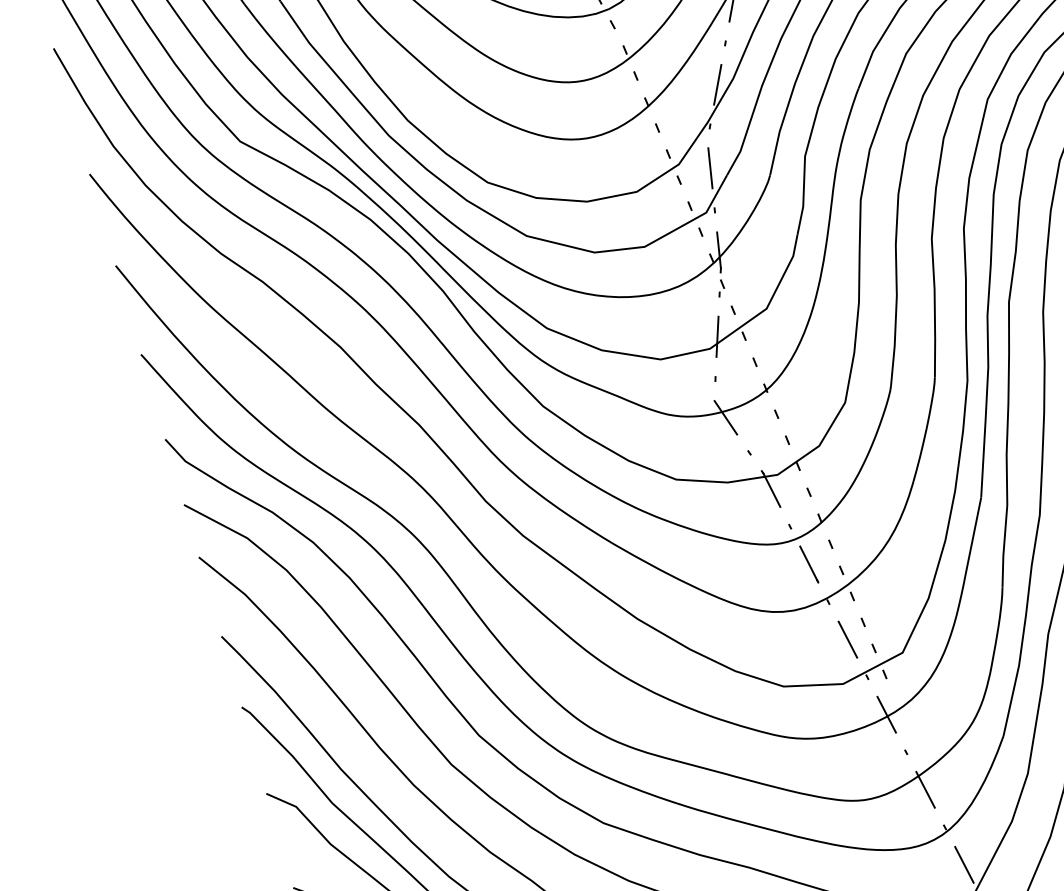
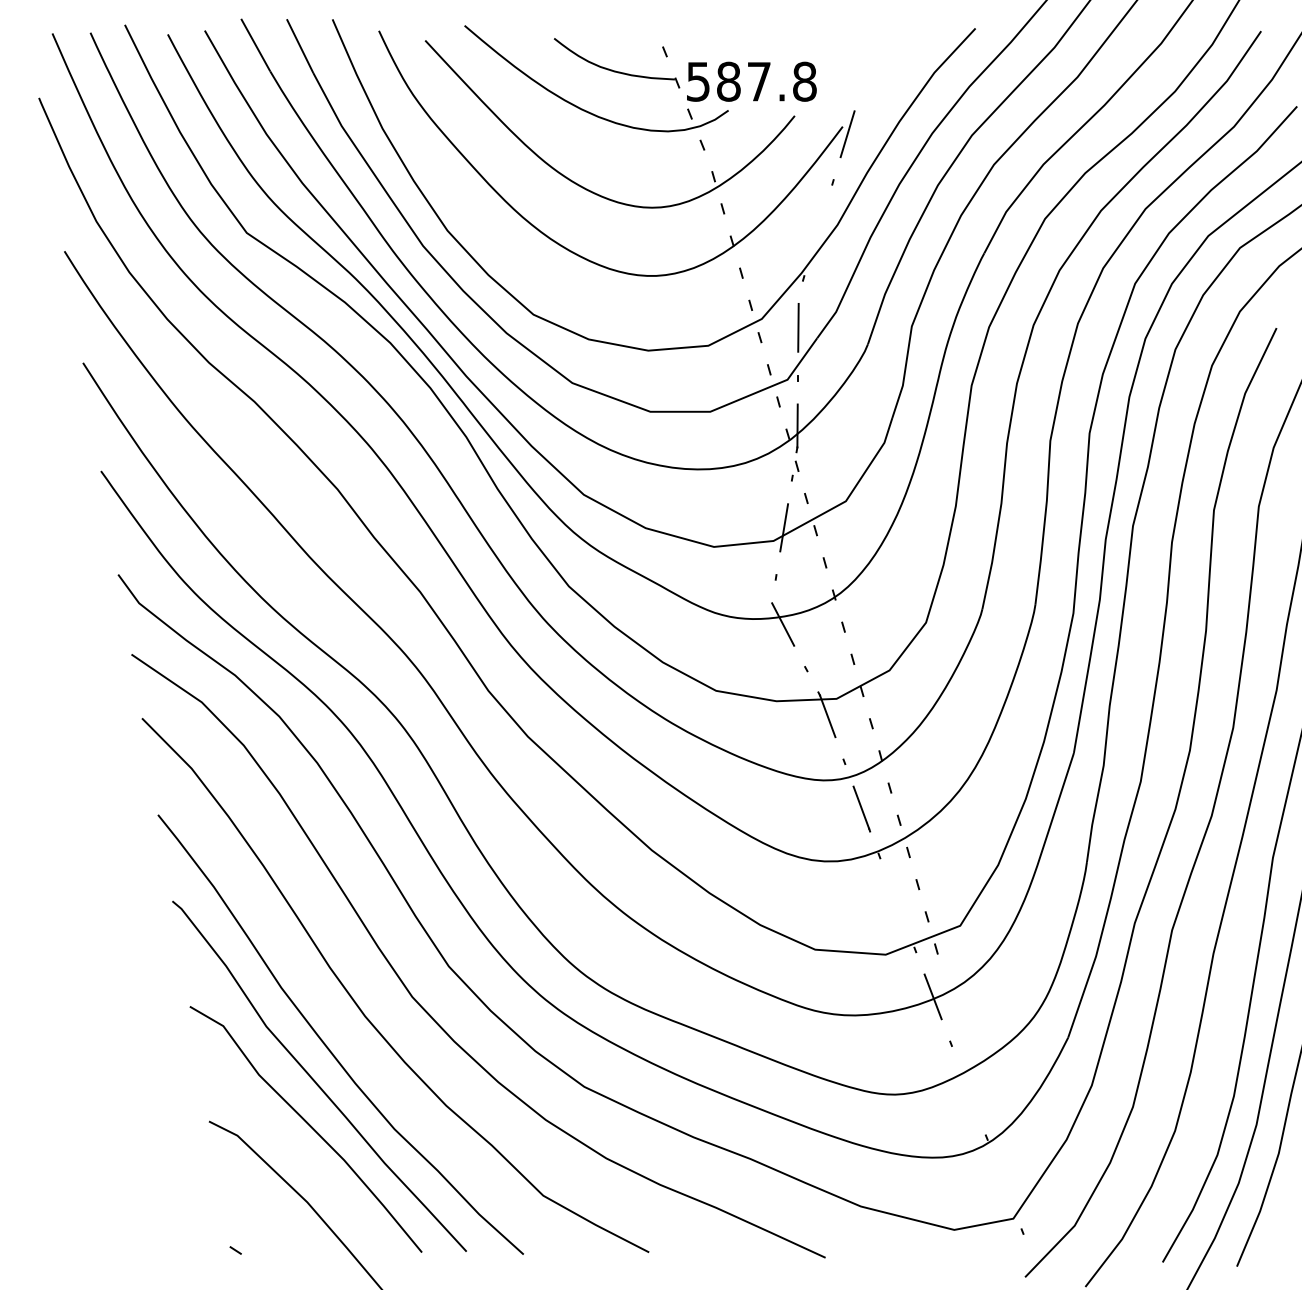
line: (717, 85) -> (818, 230), removed
line: (847, 639) -> (896, 902), removed
line: (925, 789) -> (968, 1090), removed
line: (964, 864) -> (1004, 1184), removed

